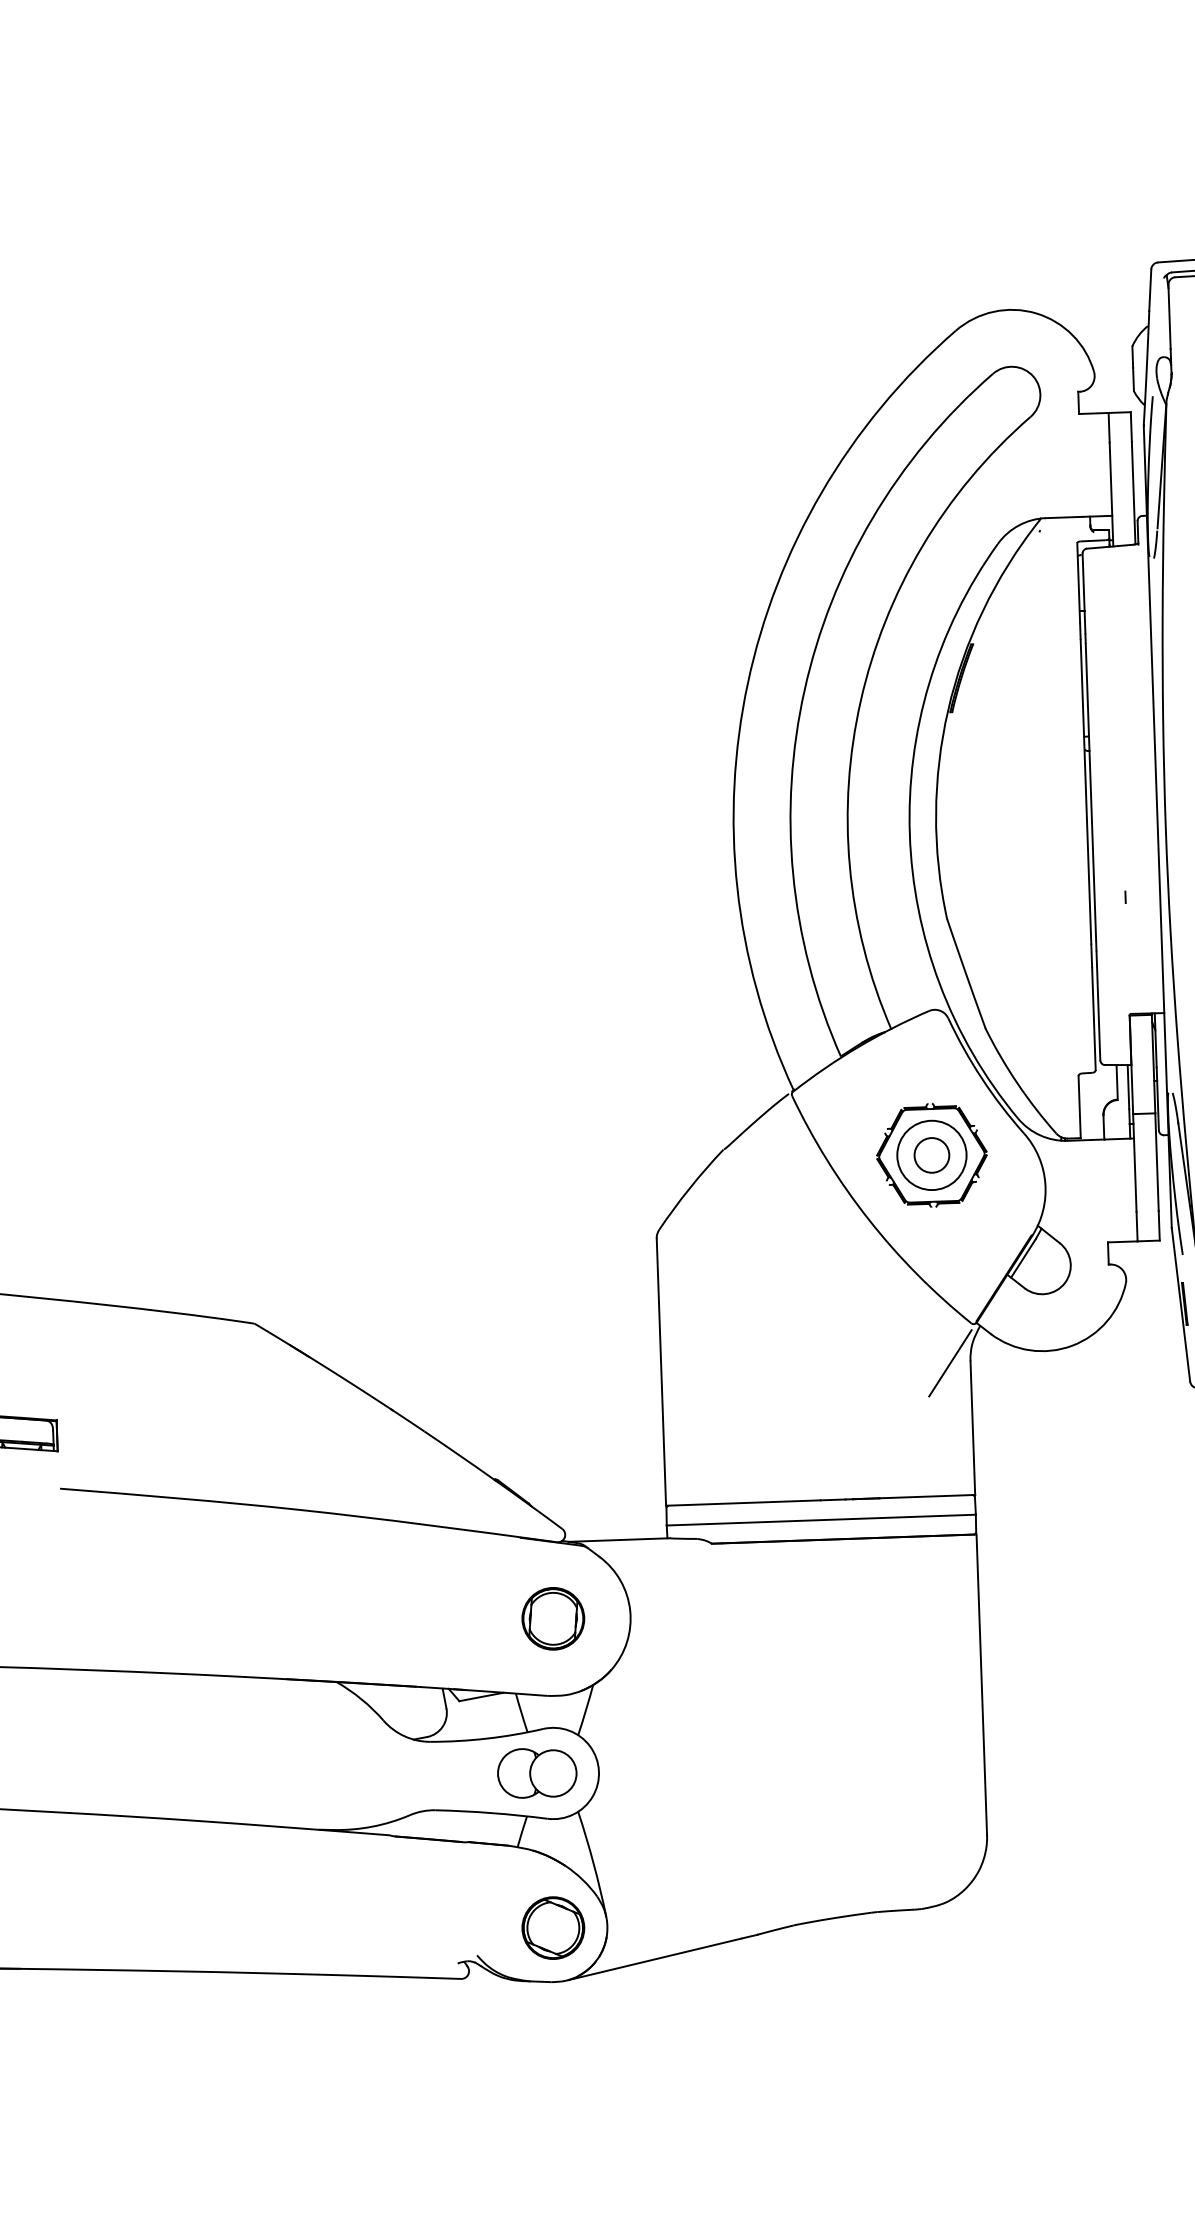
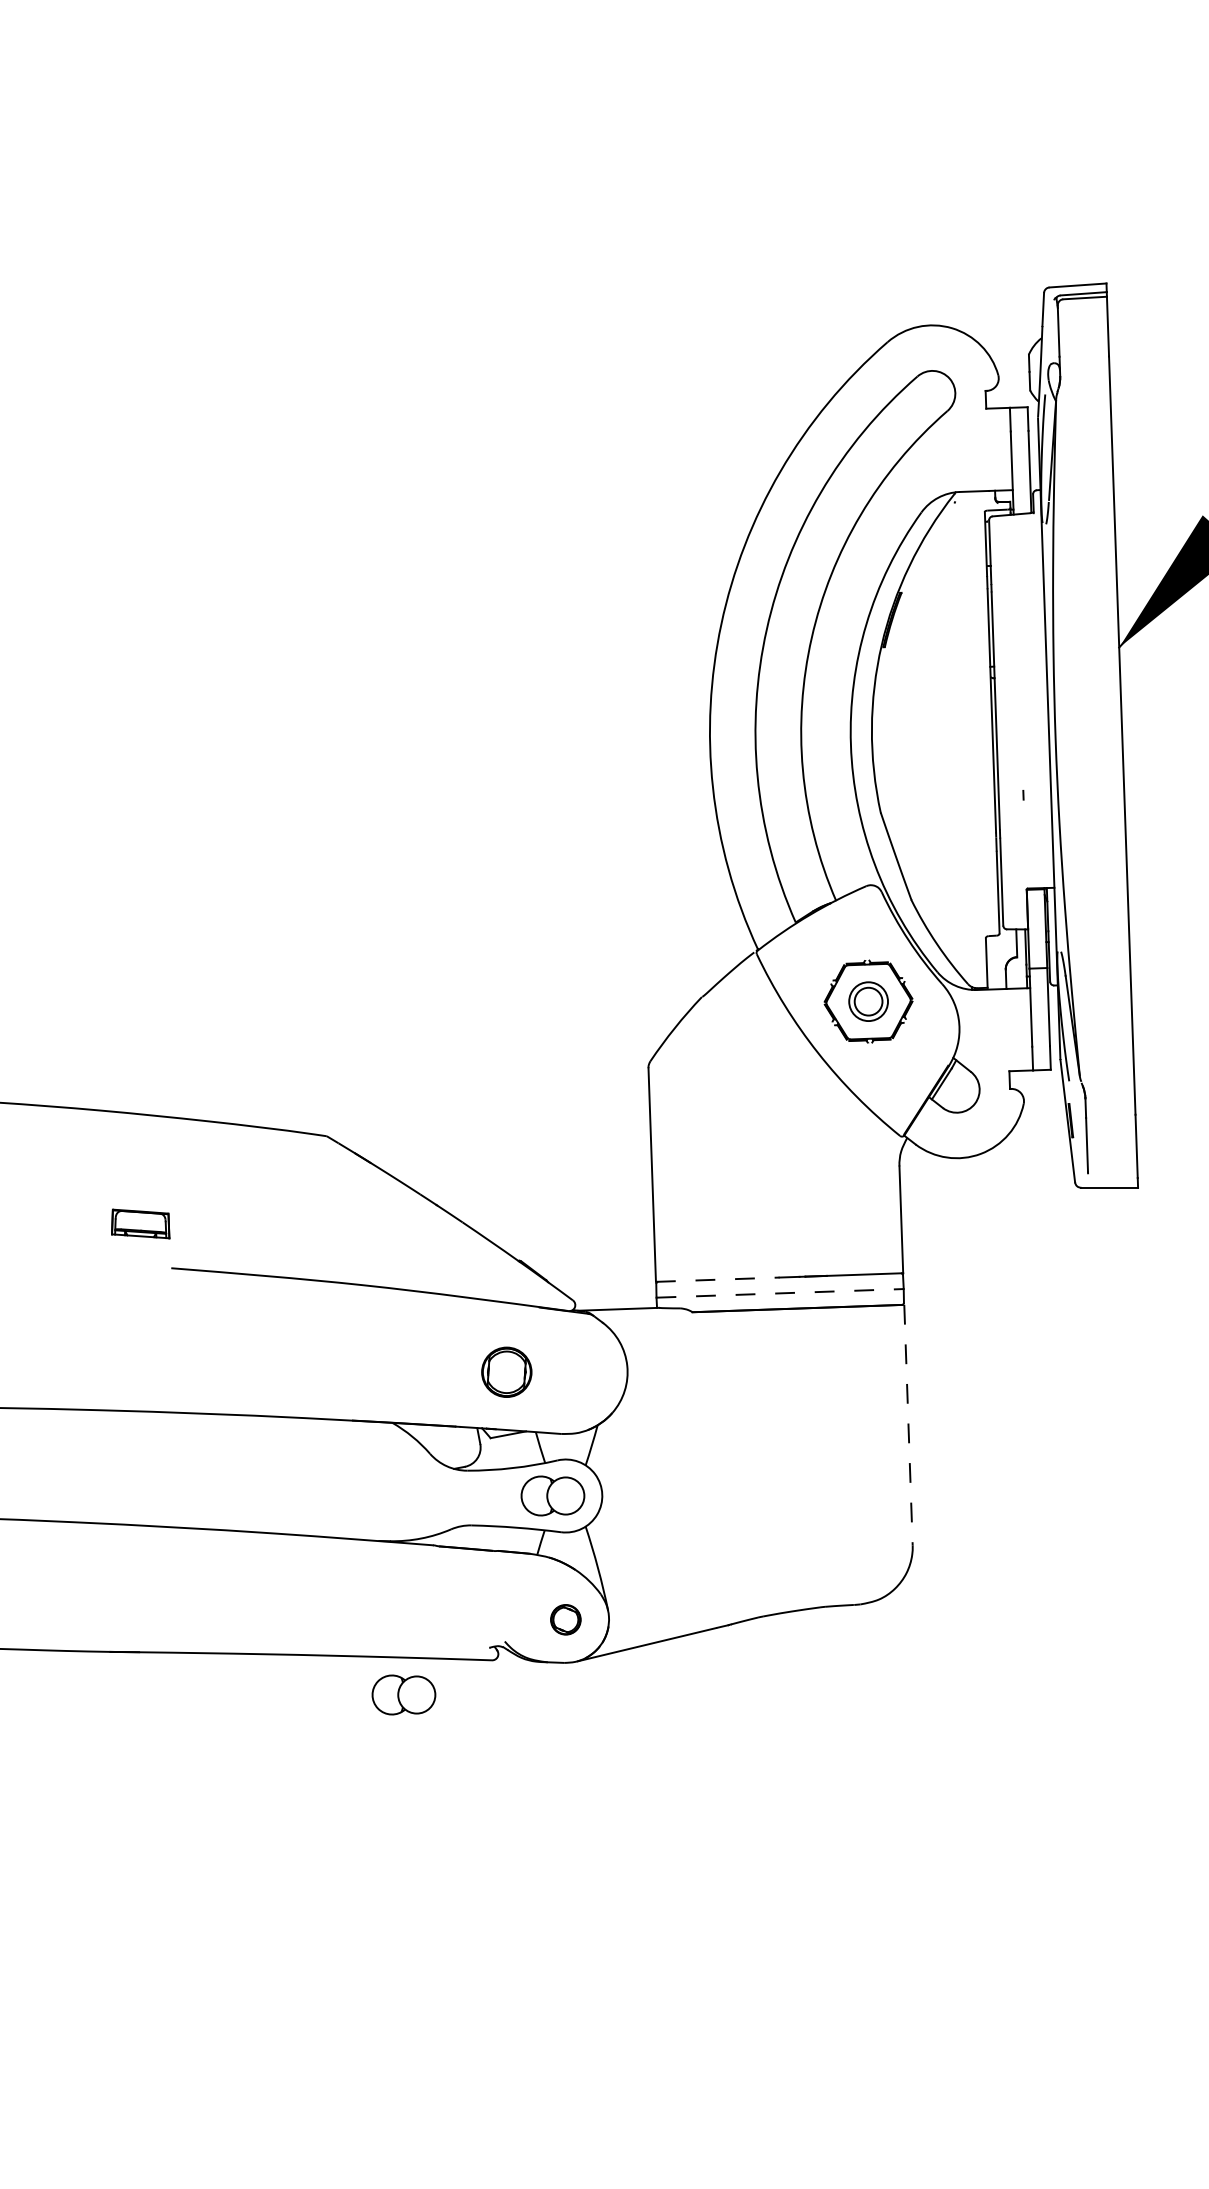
circle: (931, 1155) -> (868, 1001), size x0.7
line: (950, 1362) -> (883, 1167), removed
line: (743, 1502) -> (717, 1279), solid -> dashed
line: (821, 1520) -> (780, 1293), solid -> dashed
part: (552, 1617) -> (506, 1371), moved
line: (981, 1685) -> (908, 1425), solid -> dashed
part: (552, 1927) -> (565, 1619), size x0.6
part: (350, 2021) -> (403, 1694), added

